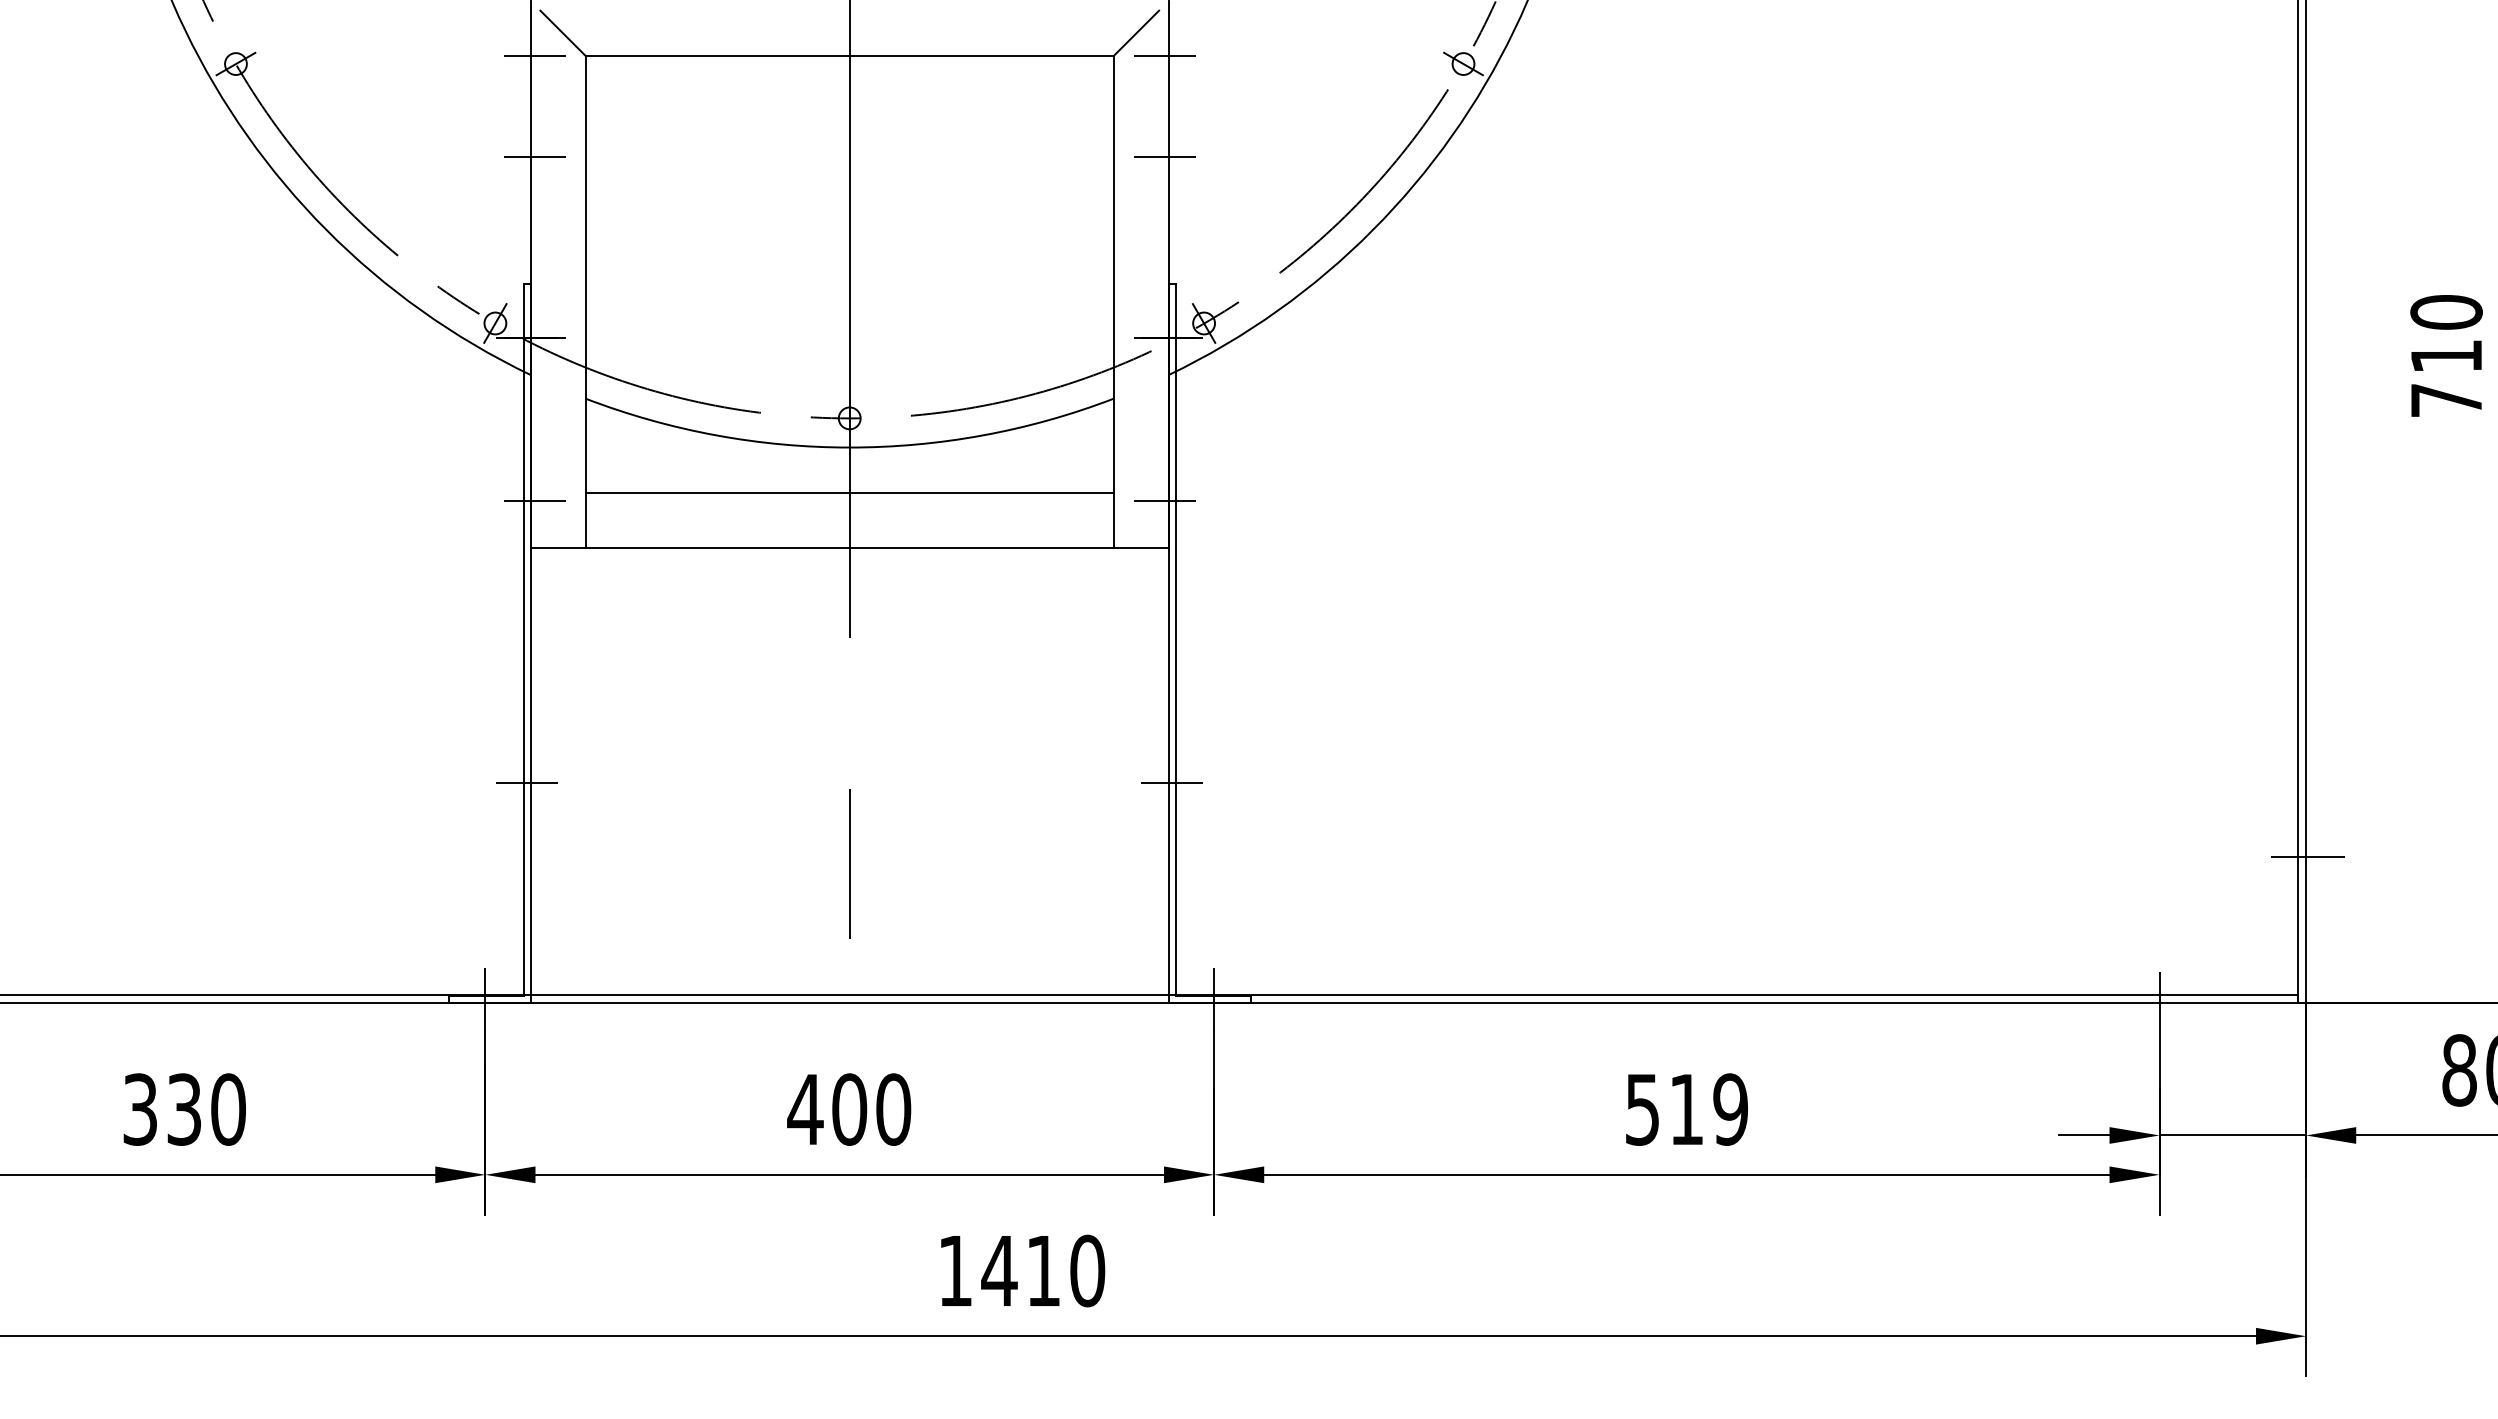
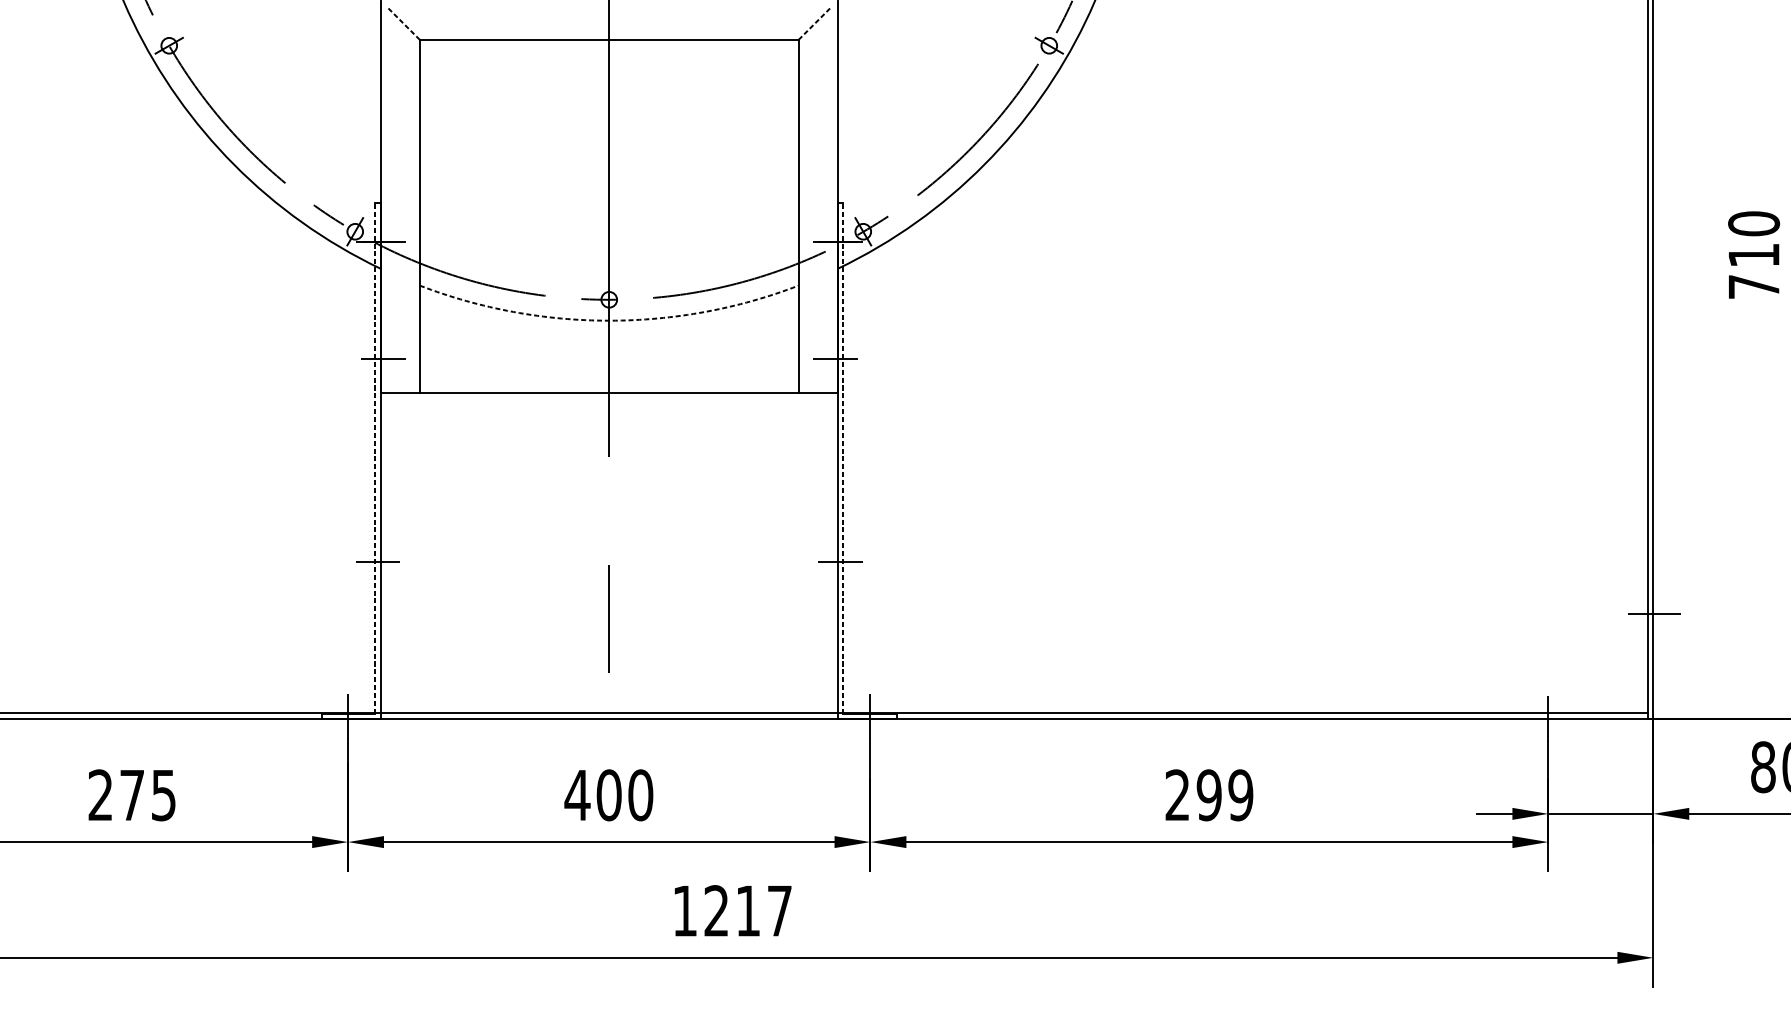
line: (562, 33) -> (403, 23), solid -> dashed
line: (1136, 33) -> (814, 23), solid -> dashed
line: (534, 55) -> (383, 39), removed
line: (1165, 55) -> (835, 39), removed
line: (534, 157) -> (383, 112), removed
line: (1165, 157) -> (835, 112), removed
arc: (849, 447) -> (609, 320), solid -> dashed
line: (849, 493) -> (609, 353), removed
line: (523, 639) -> (375, 458), solid -> dashed
line: (1175, 639) -> (842, 458), solid -> dashed
text: (184, 1109) -> (132, 795), 330 -> 275
text: (1664, 1109) -> (1193, 795), 519 -> 299
text: (1043, 1270) -> (748, 910), 1410 -> 1217

